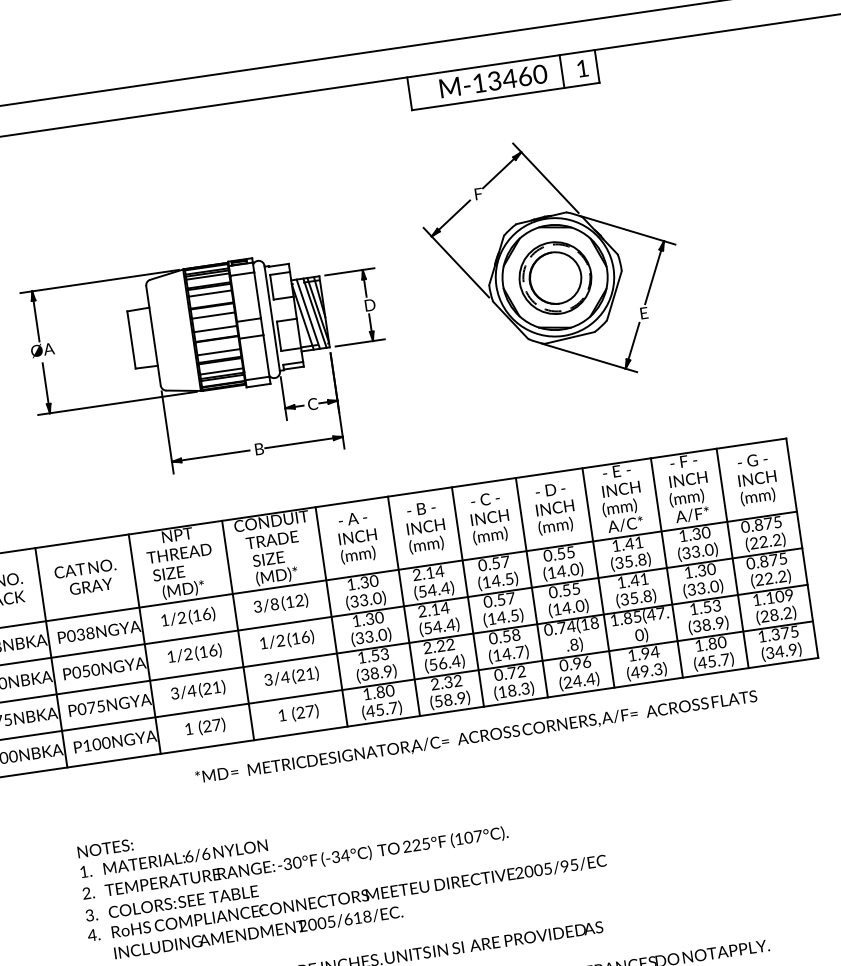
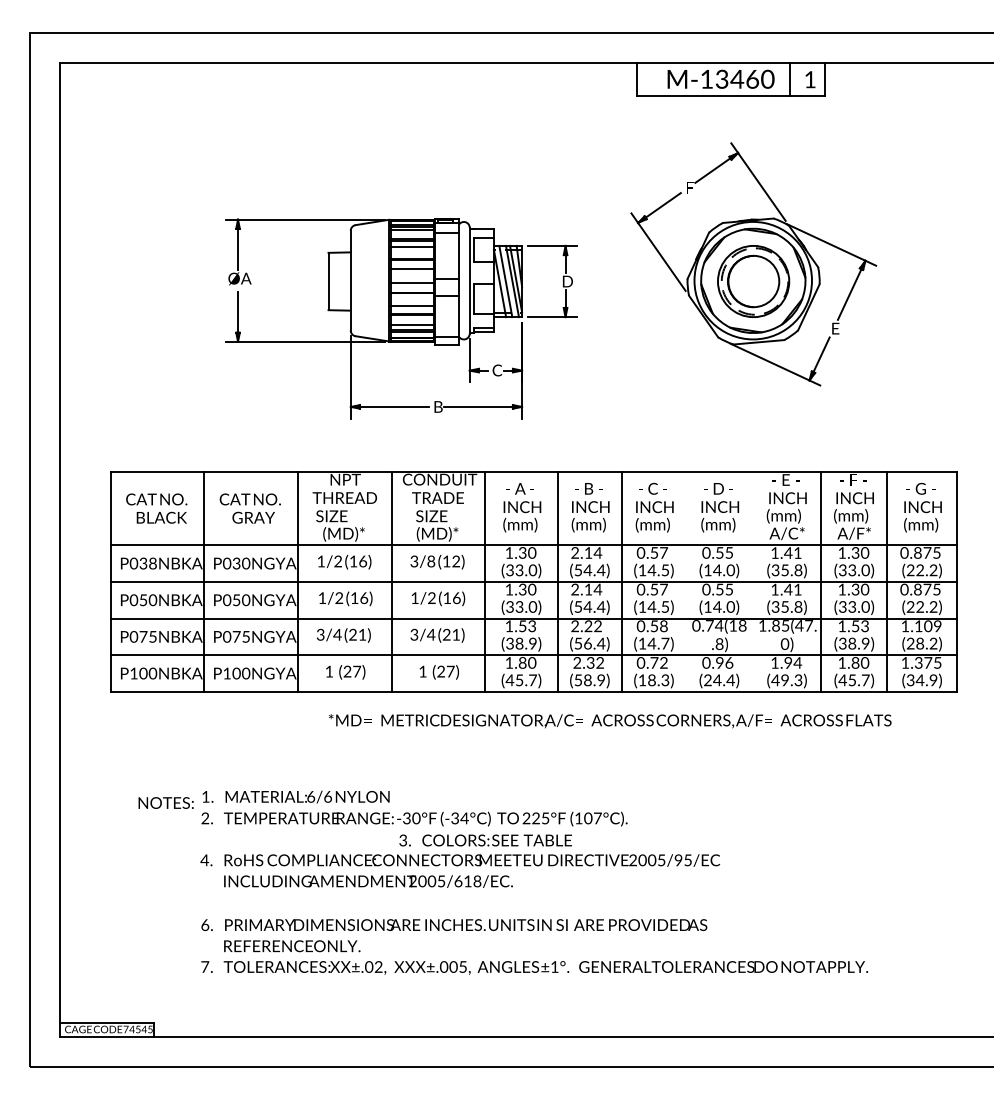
line: (598, 578) -> (752, 582), removed
line: (532, 588) -> (686, 582), removed
text: (90, 633) -> (246, 563), P038NGYA -> P030NGYA
text: (104, 848) -> (165, 802), moved
text: (171, 903) -> (485, 840), moved

